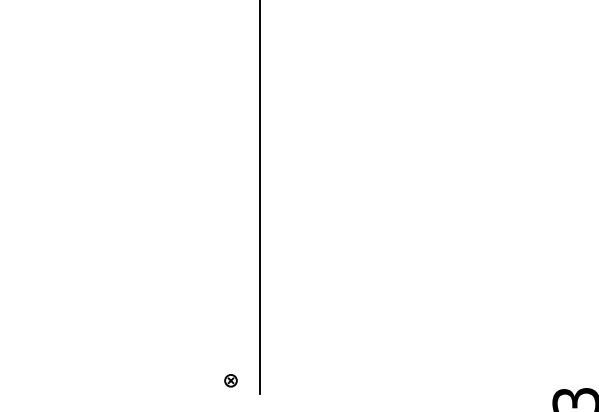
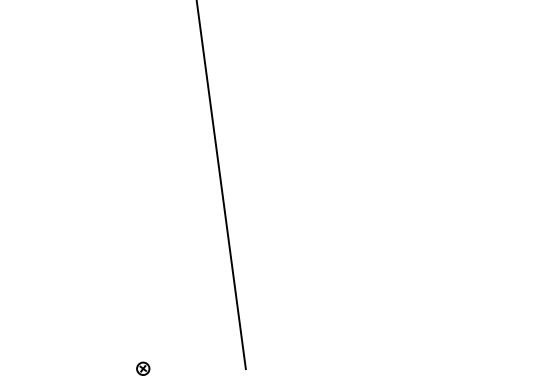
part: (230, 380) -> (142, 368), moved

